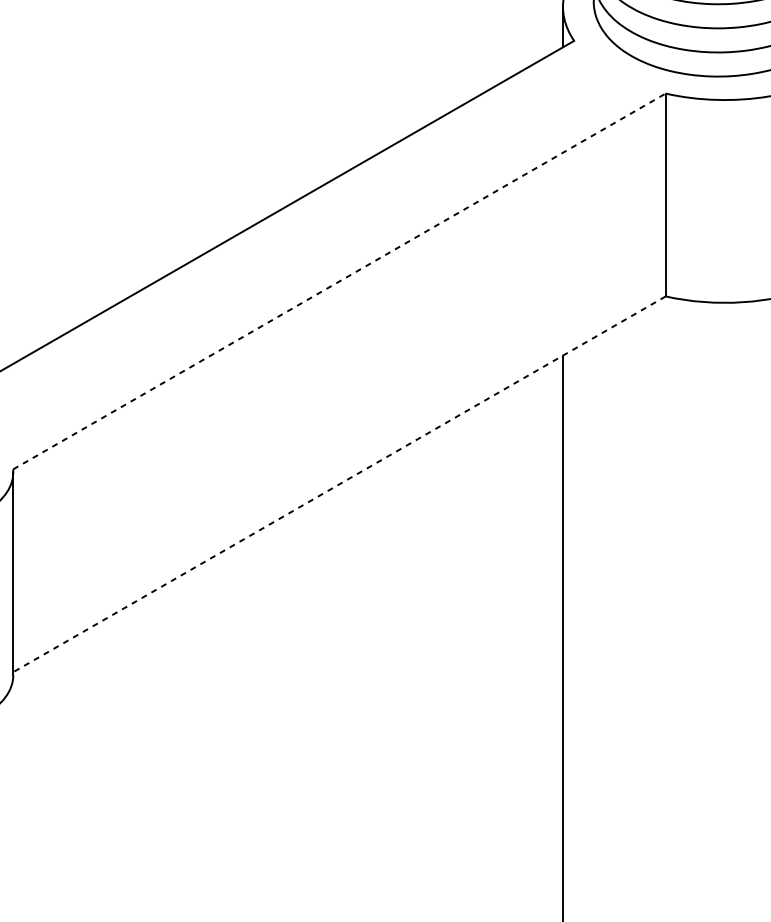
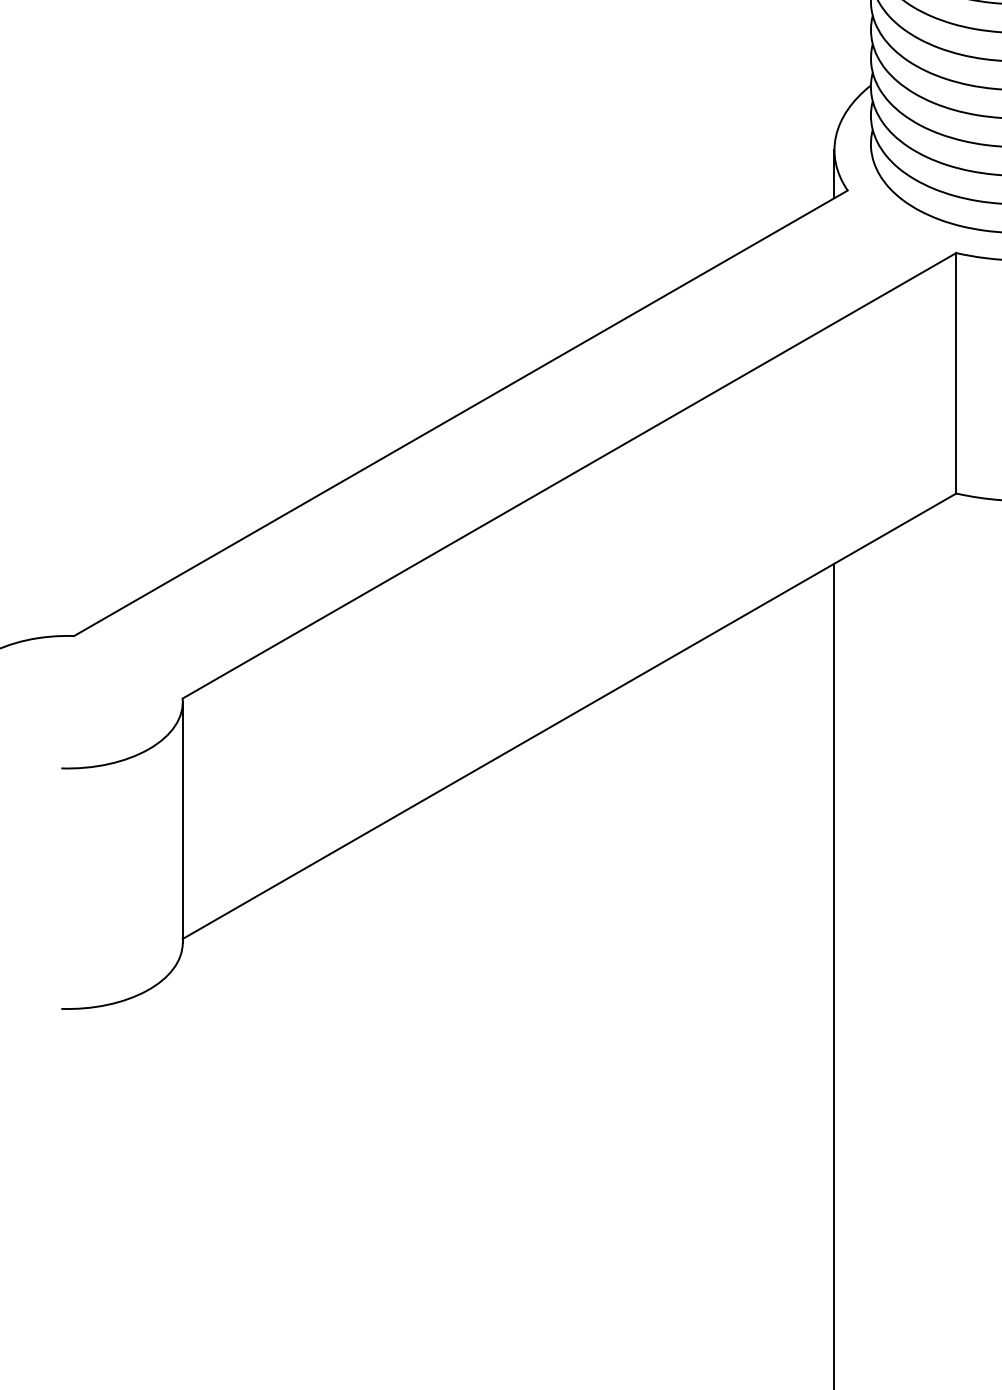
line: (339, 281) -> (569, 475), dashed -> solid
line: (339, 484) -> (569, 716), dashed -> solid

